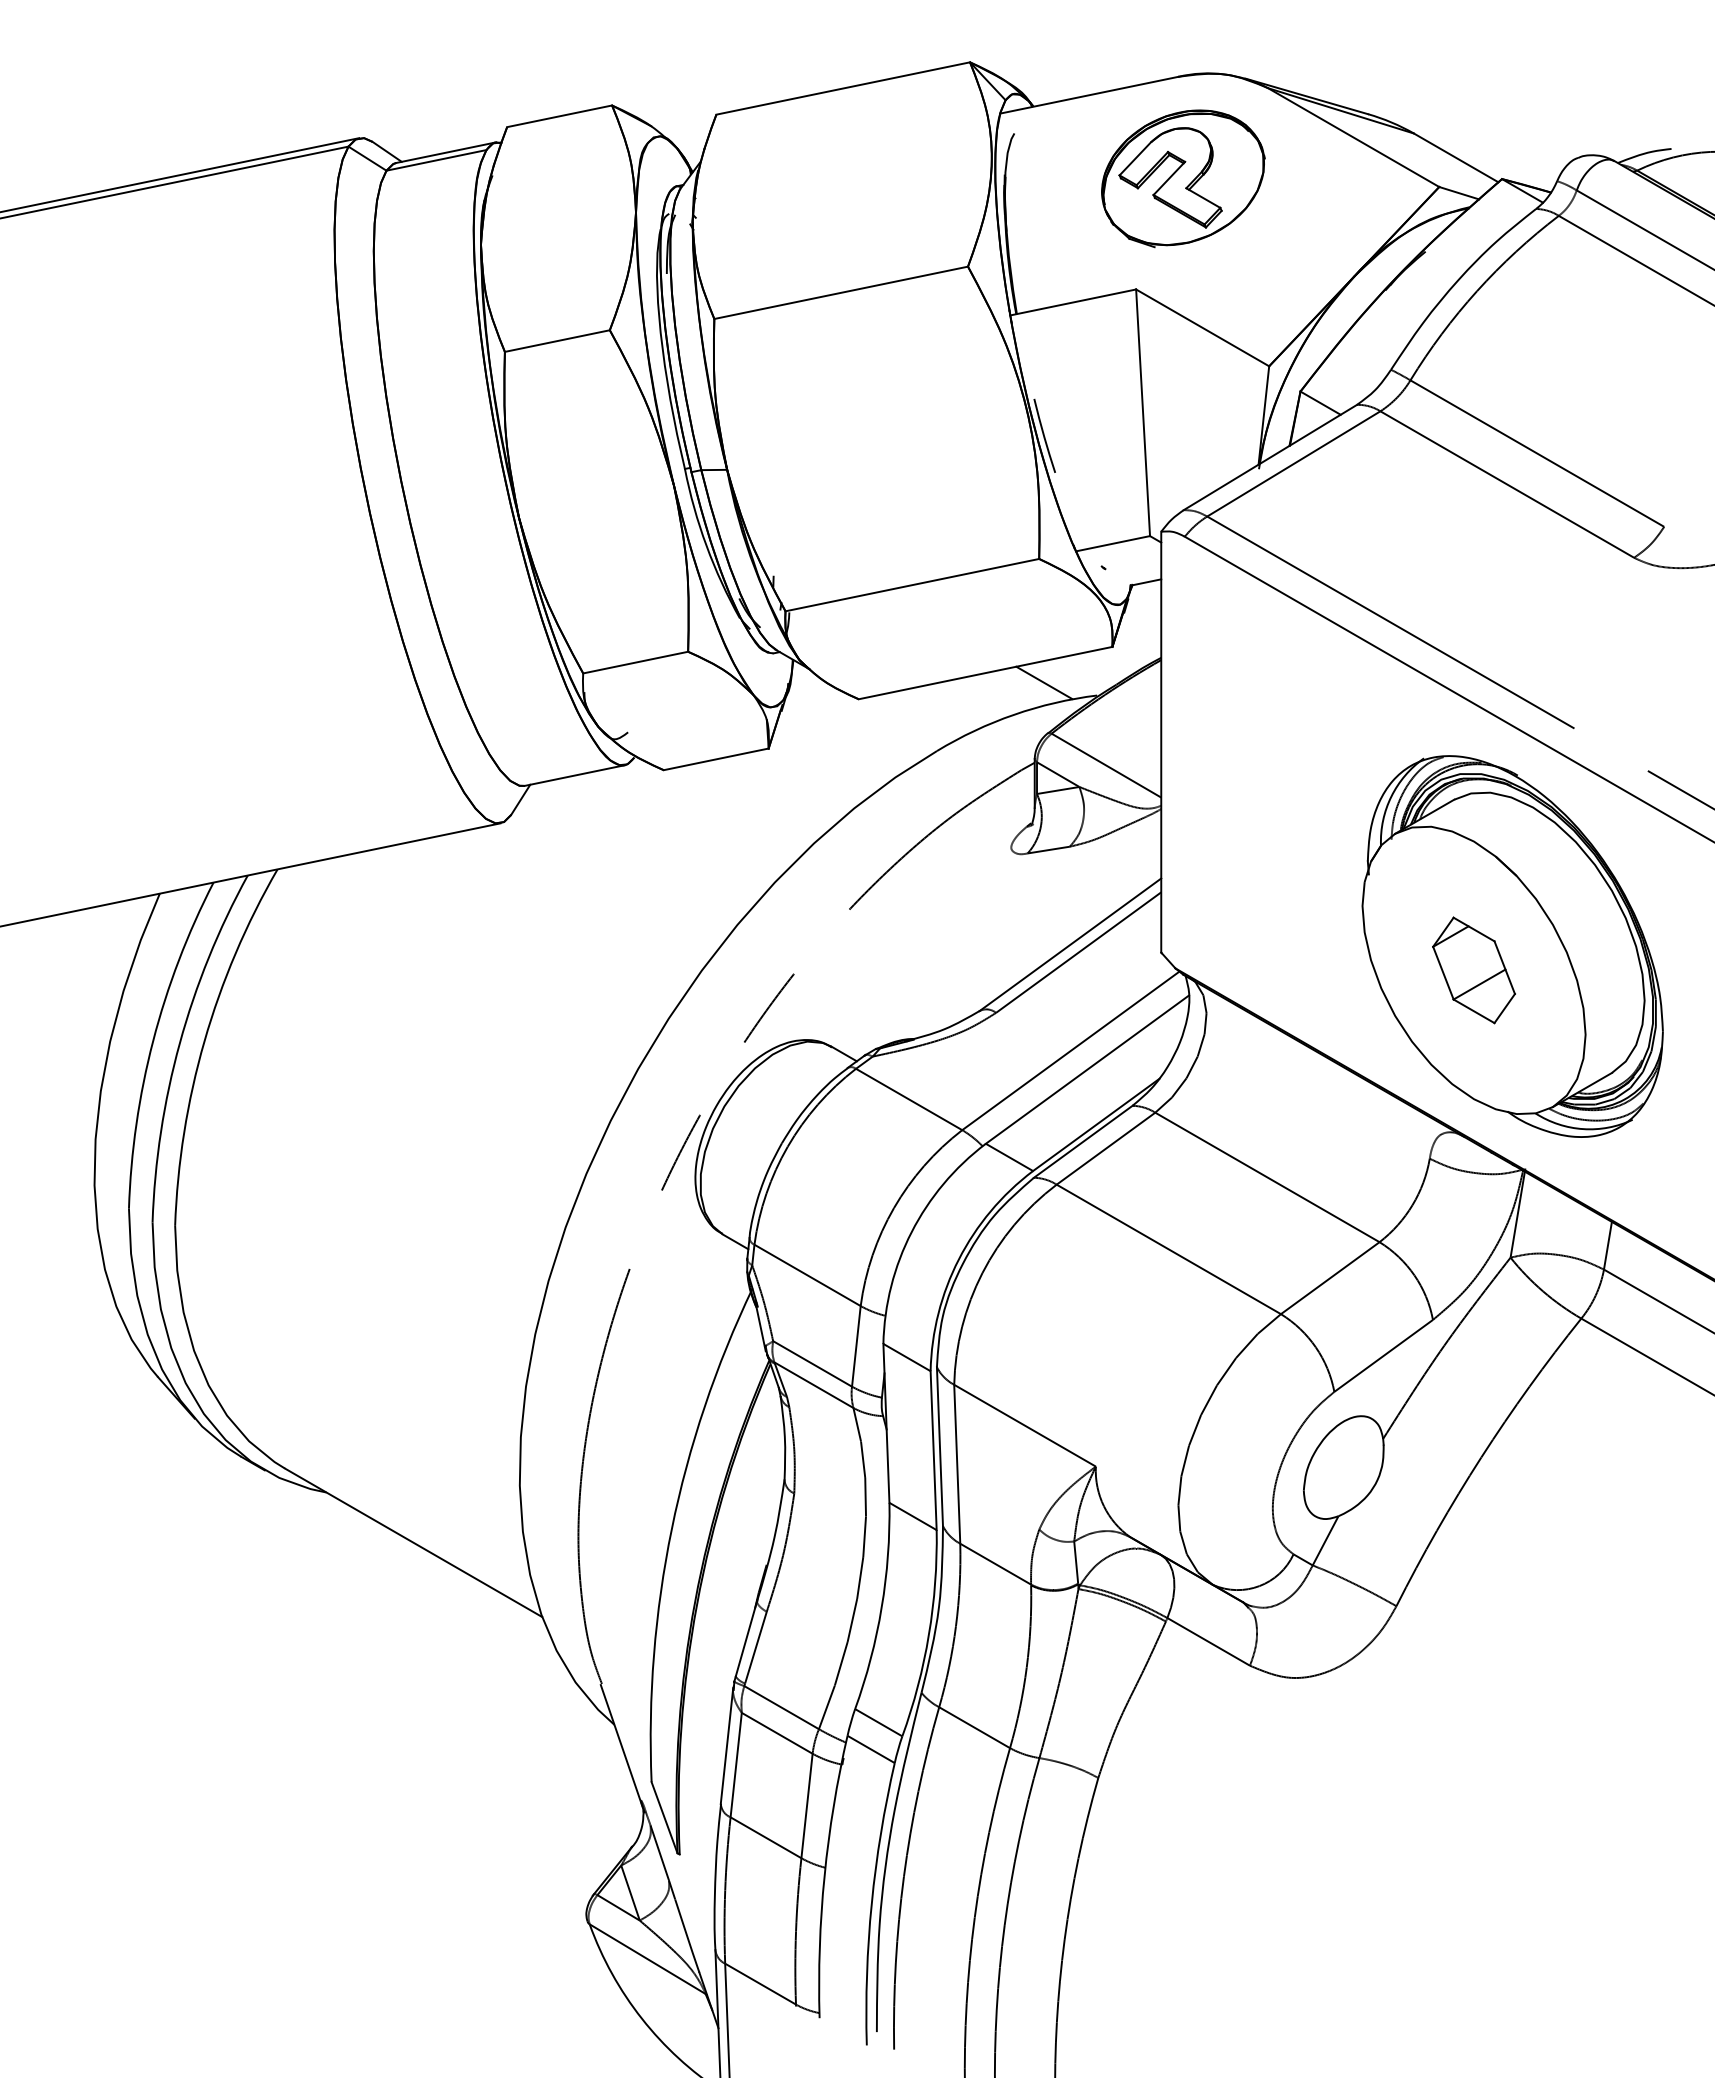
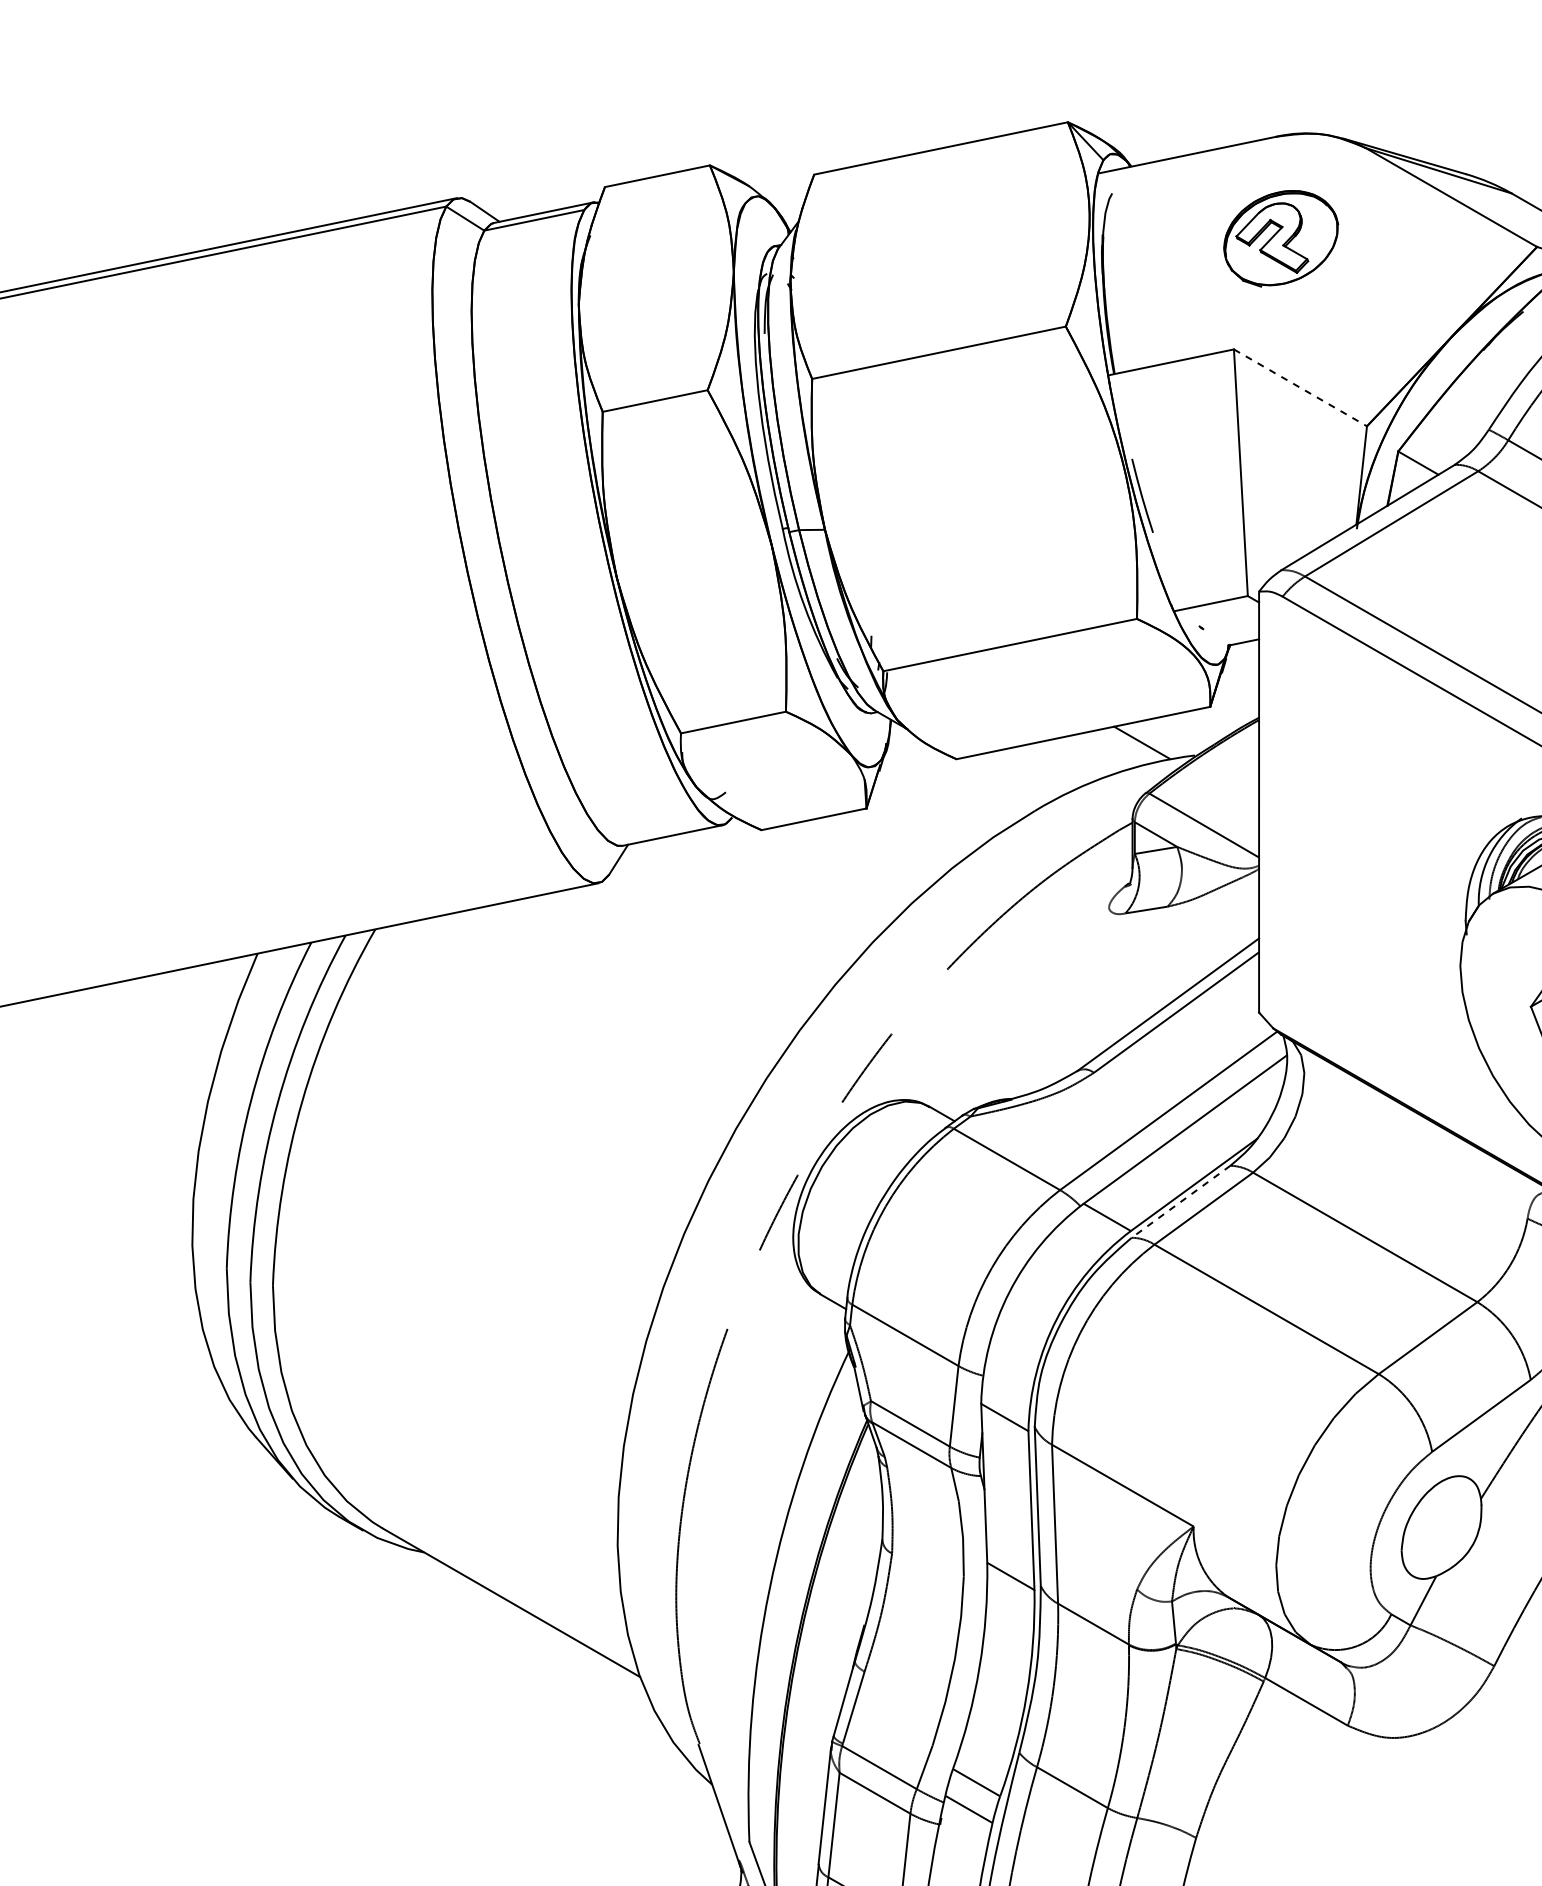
part: (1183, 178) -> (1281, 238), size x0.7
line: (1202, 327) -> (1300, 387), solid -> dashed
line: (1082, 1142) -> (1180, 1202), solid -> dashed

